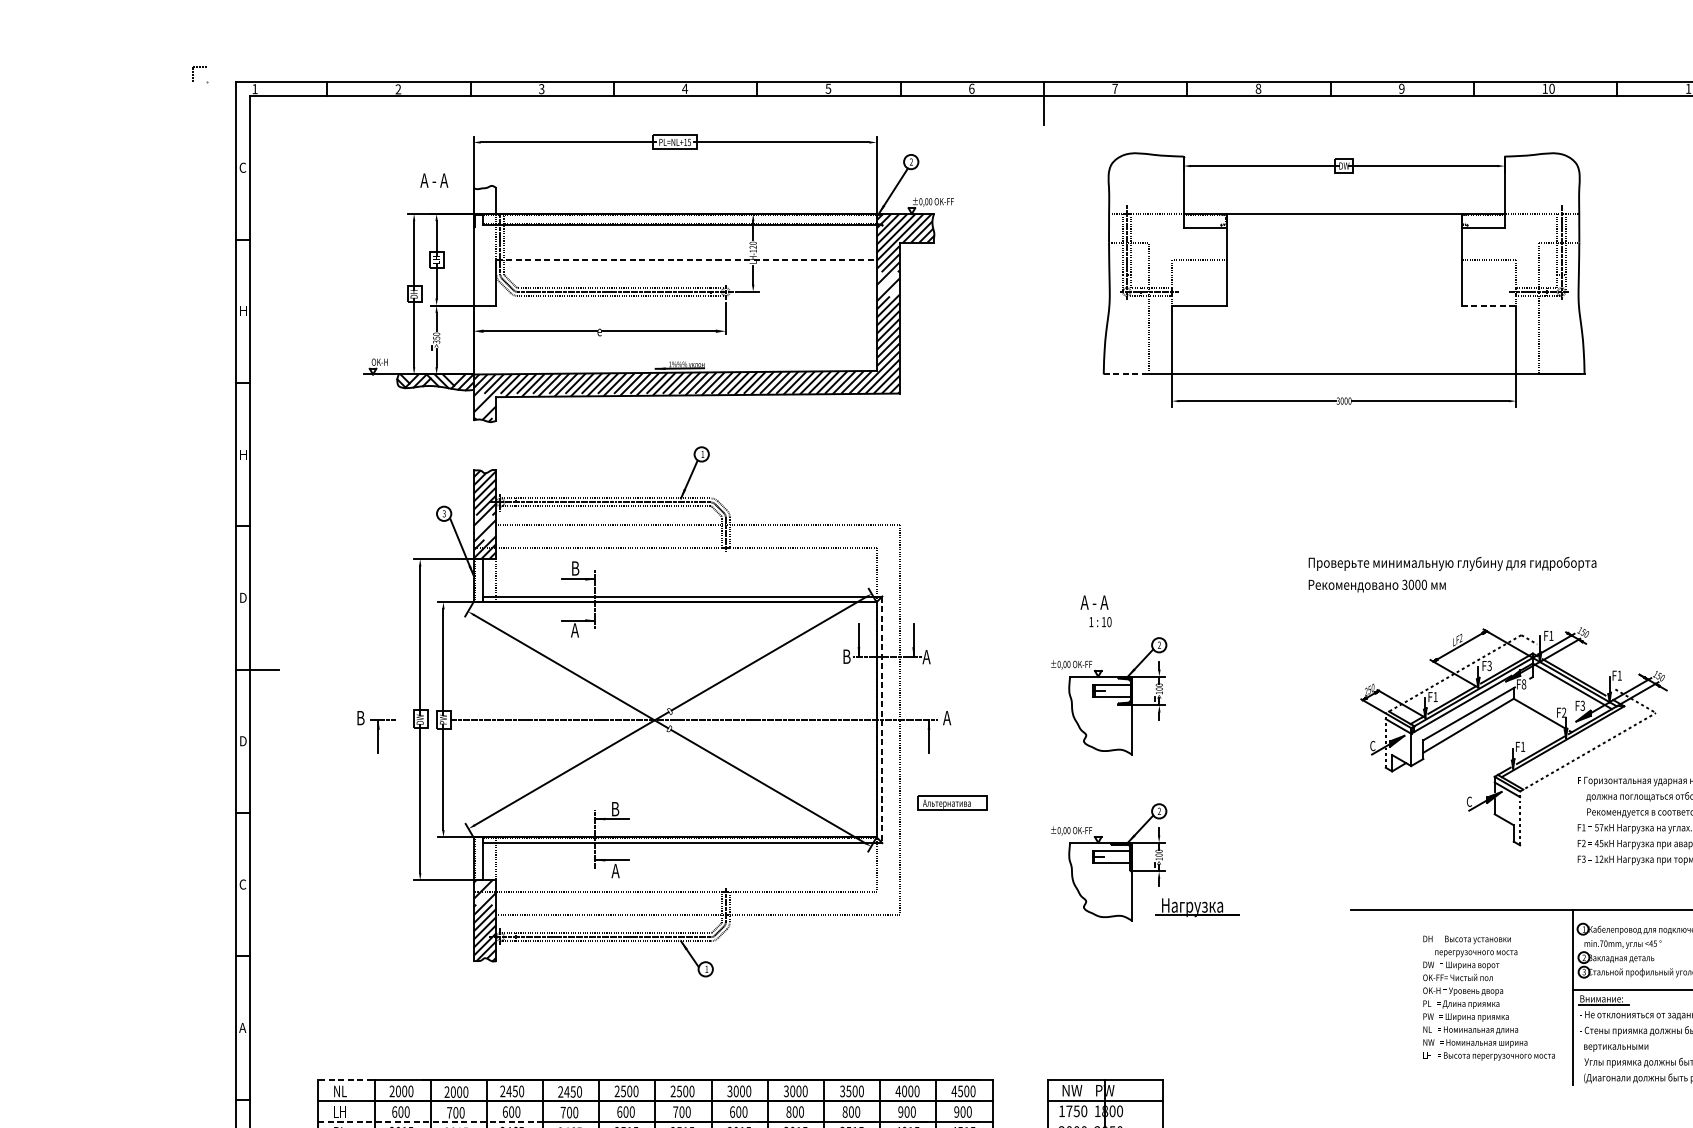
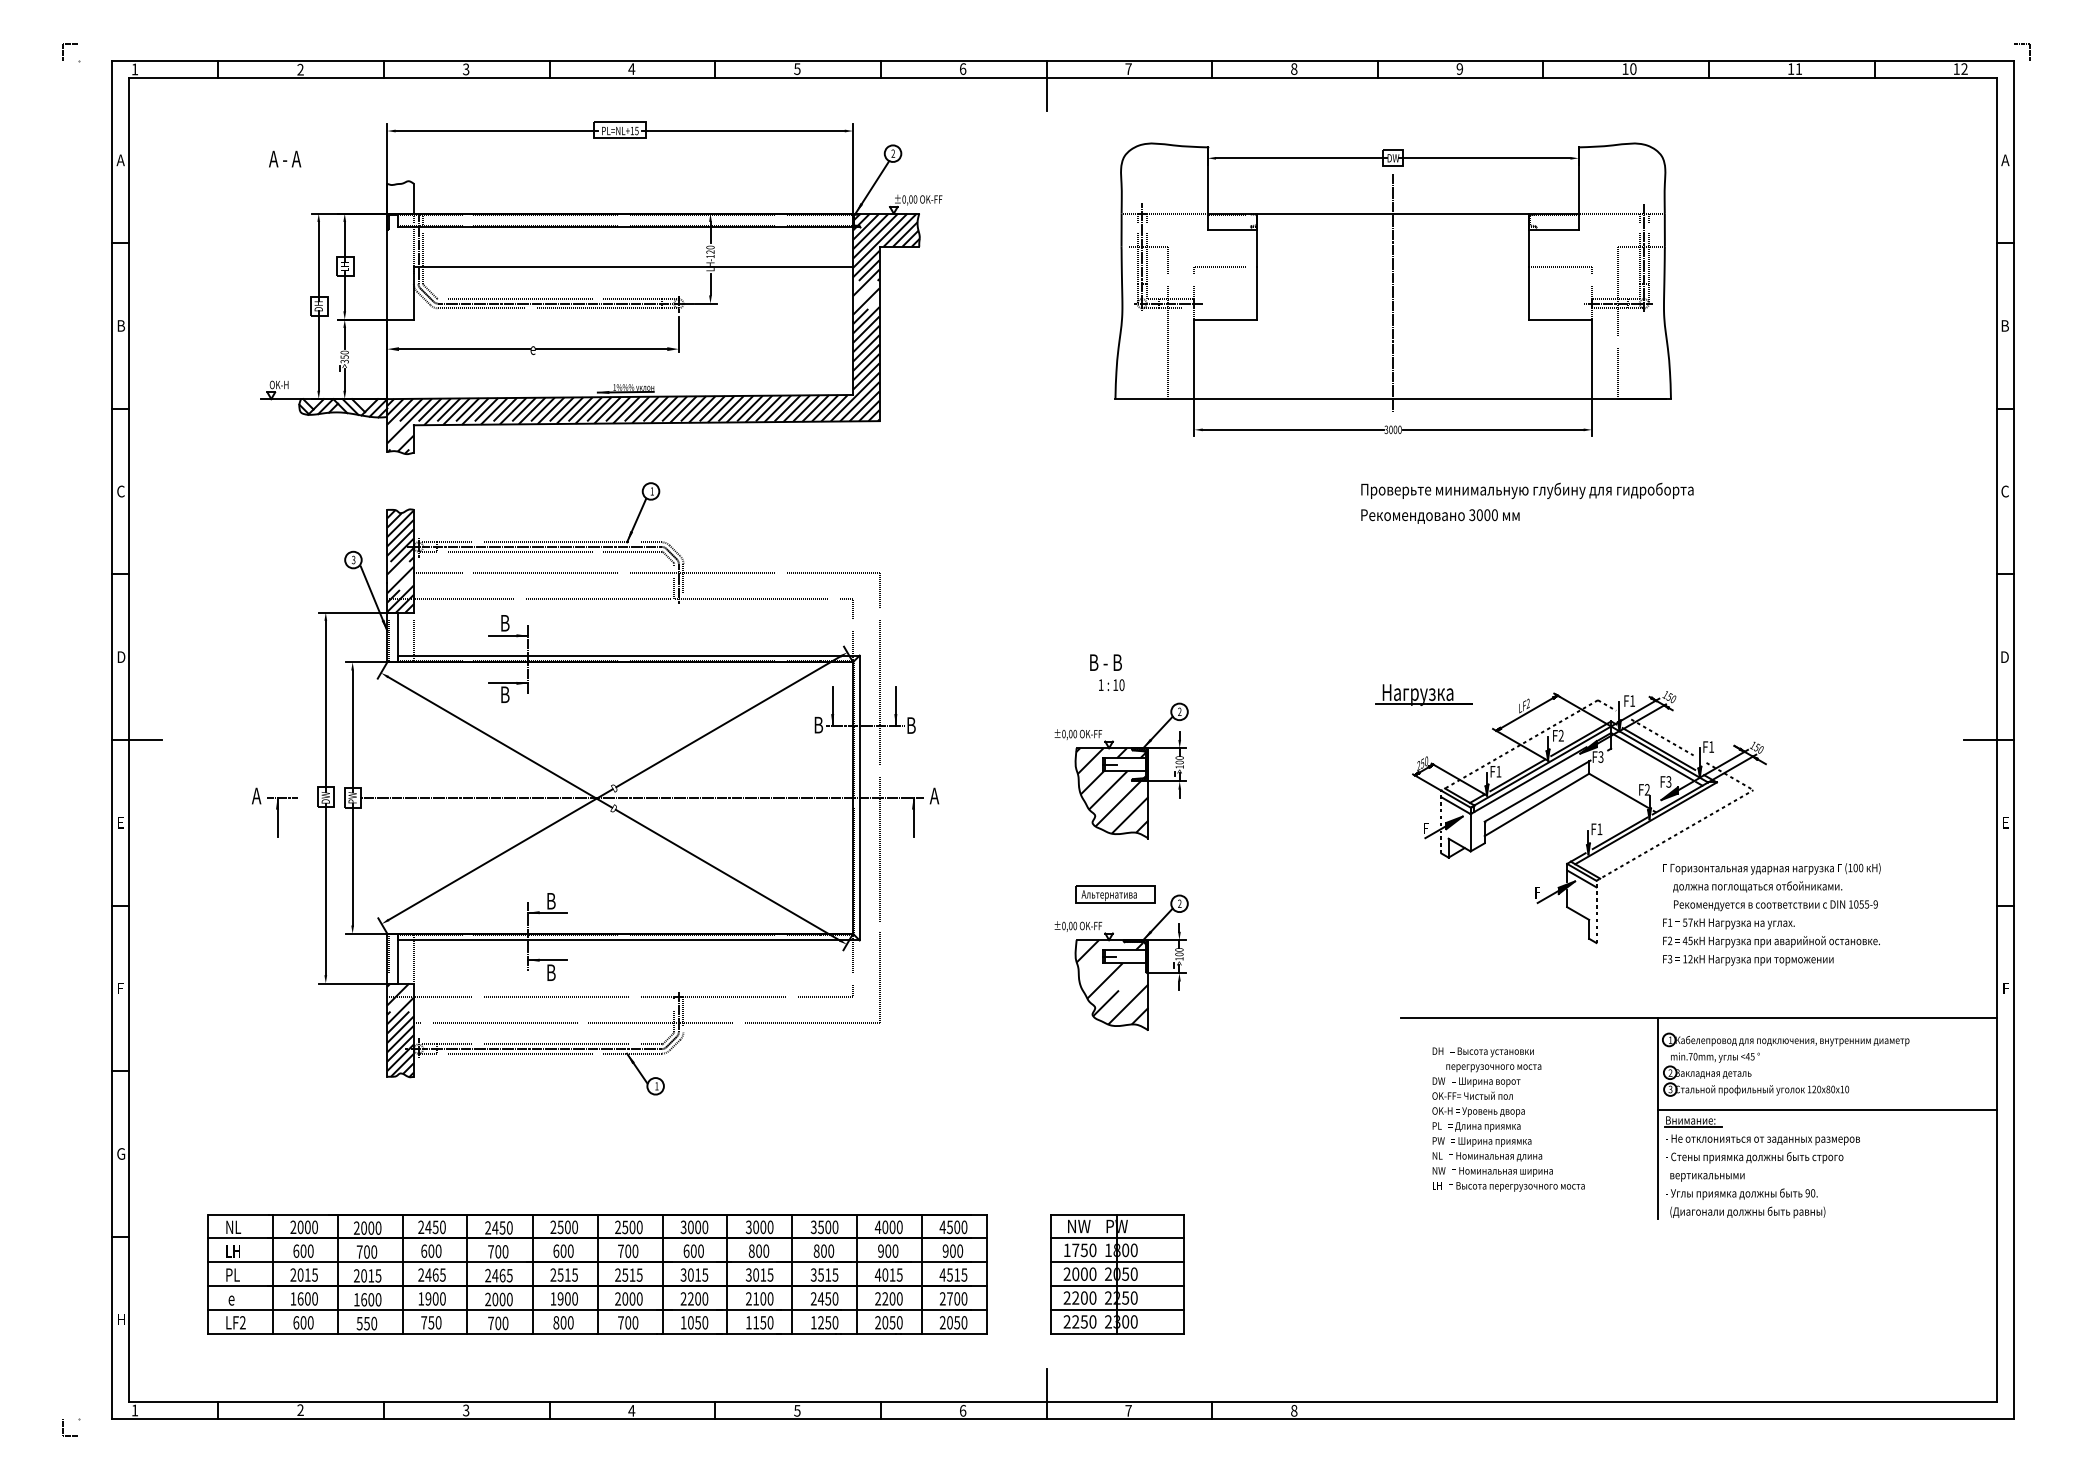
text: (242, 167) -> (120, 160), C -> A
text: (434, 180) -> (285, 158), moved
line: (686, 259) -> (633, 266), dashed -> solid
line: (1344, 282) -> (1393, 292), added
line: (1488, 305) -> (1560, 319), dashed -> solid
text: (243, 310) -> (121, 325), H -> B
line: (1127, 374) -> (1142, 399), dashed -> solid
text: (242, 454) -> (120, 491), H -> C
text: (1452, 573) -> (1527, 502), moved
text: (1094, 602) -> (1104, 662), A - A -> B - B
text: (574, 630) -> (504, 694), A -> B
text: (926, 657) -> (910, 725), A -> B
text: (1488, 665) -> (1560, 735), F3 -> F2
line: (1577, 667) -> (1662, 737), added
text: (1523, 683) -> (1600, 756), F8 -> F3
hatch: (1101, 713) -> (1112, 790), added
text: (360, 717) -> (256, 795), B -> A
line: (882, 720) -> (859, 798), dashed -> solid
text: (243, 740) -> (121, 822), D -> E
text: (1372, 746) -> (1426, 828), C -> F
text: (1469, 801) -> (1537, 892), C -> F
part: (952, 803) -> (1115, 894), moved
text: (615, 870) -> (551, 972), A -> B
hatch: (1101, 879) -> (1112, 982), added
text: (242, 884) -> (120, 988), C -> F
part: (1197, 907) -> (1423, 694), moved
text: (1488, 998) -> (1508, 1119), moved
text: (242, 1027) -> (120, 1153), A -> G
line: (344, 1080) -> (238, 1214), dashed -> solid
line: (430, 1121) -> (337, 1262), dashed -> solid
line: (1105, 1121) -> (1117, 1262), added

